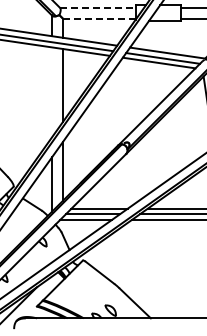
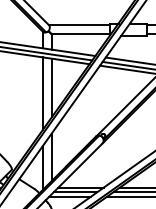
line: (97, 7) -> (79, 25), dashed -> solid
line: (99, 18) -> (81, 34), dashed -> solid
line: (51, 92) -> (42, 93), added

